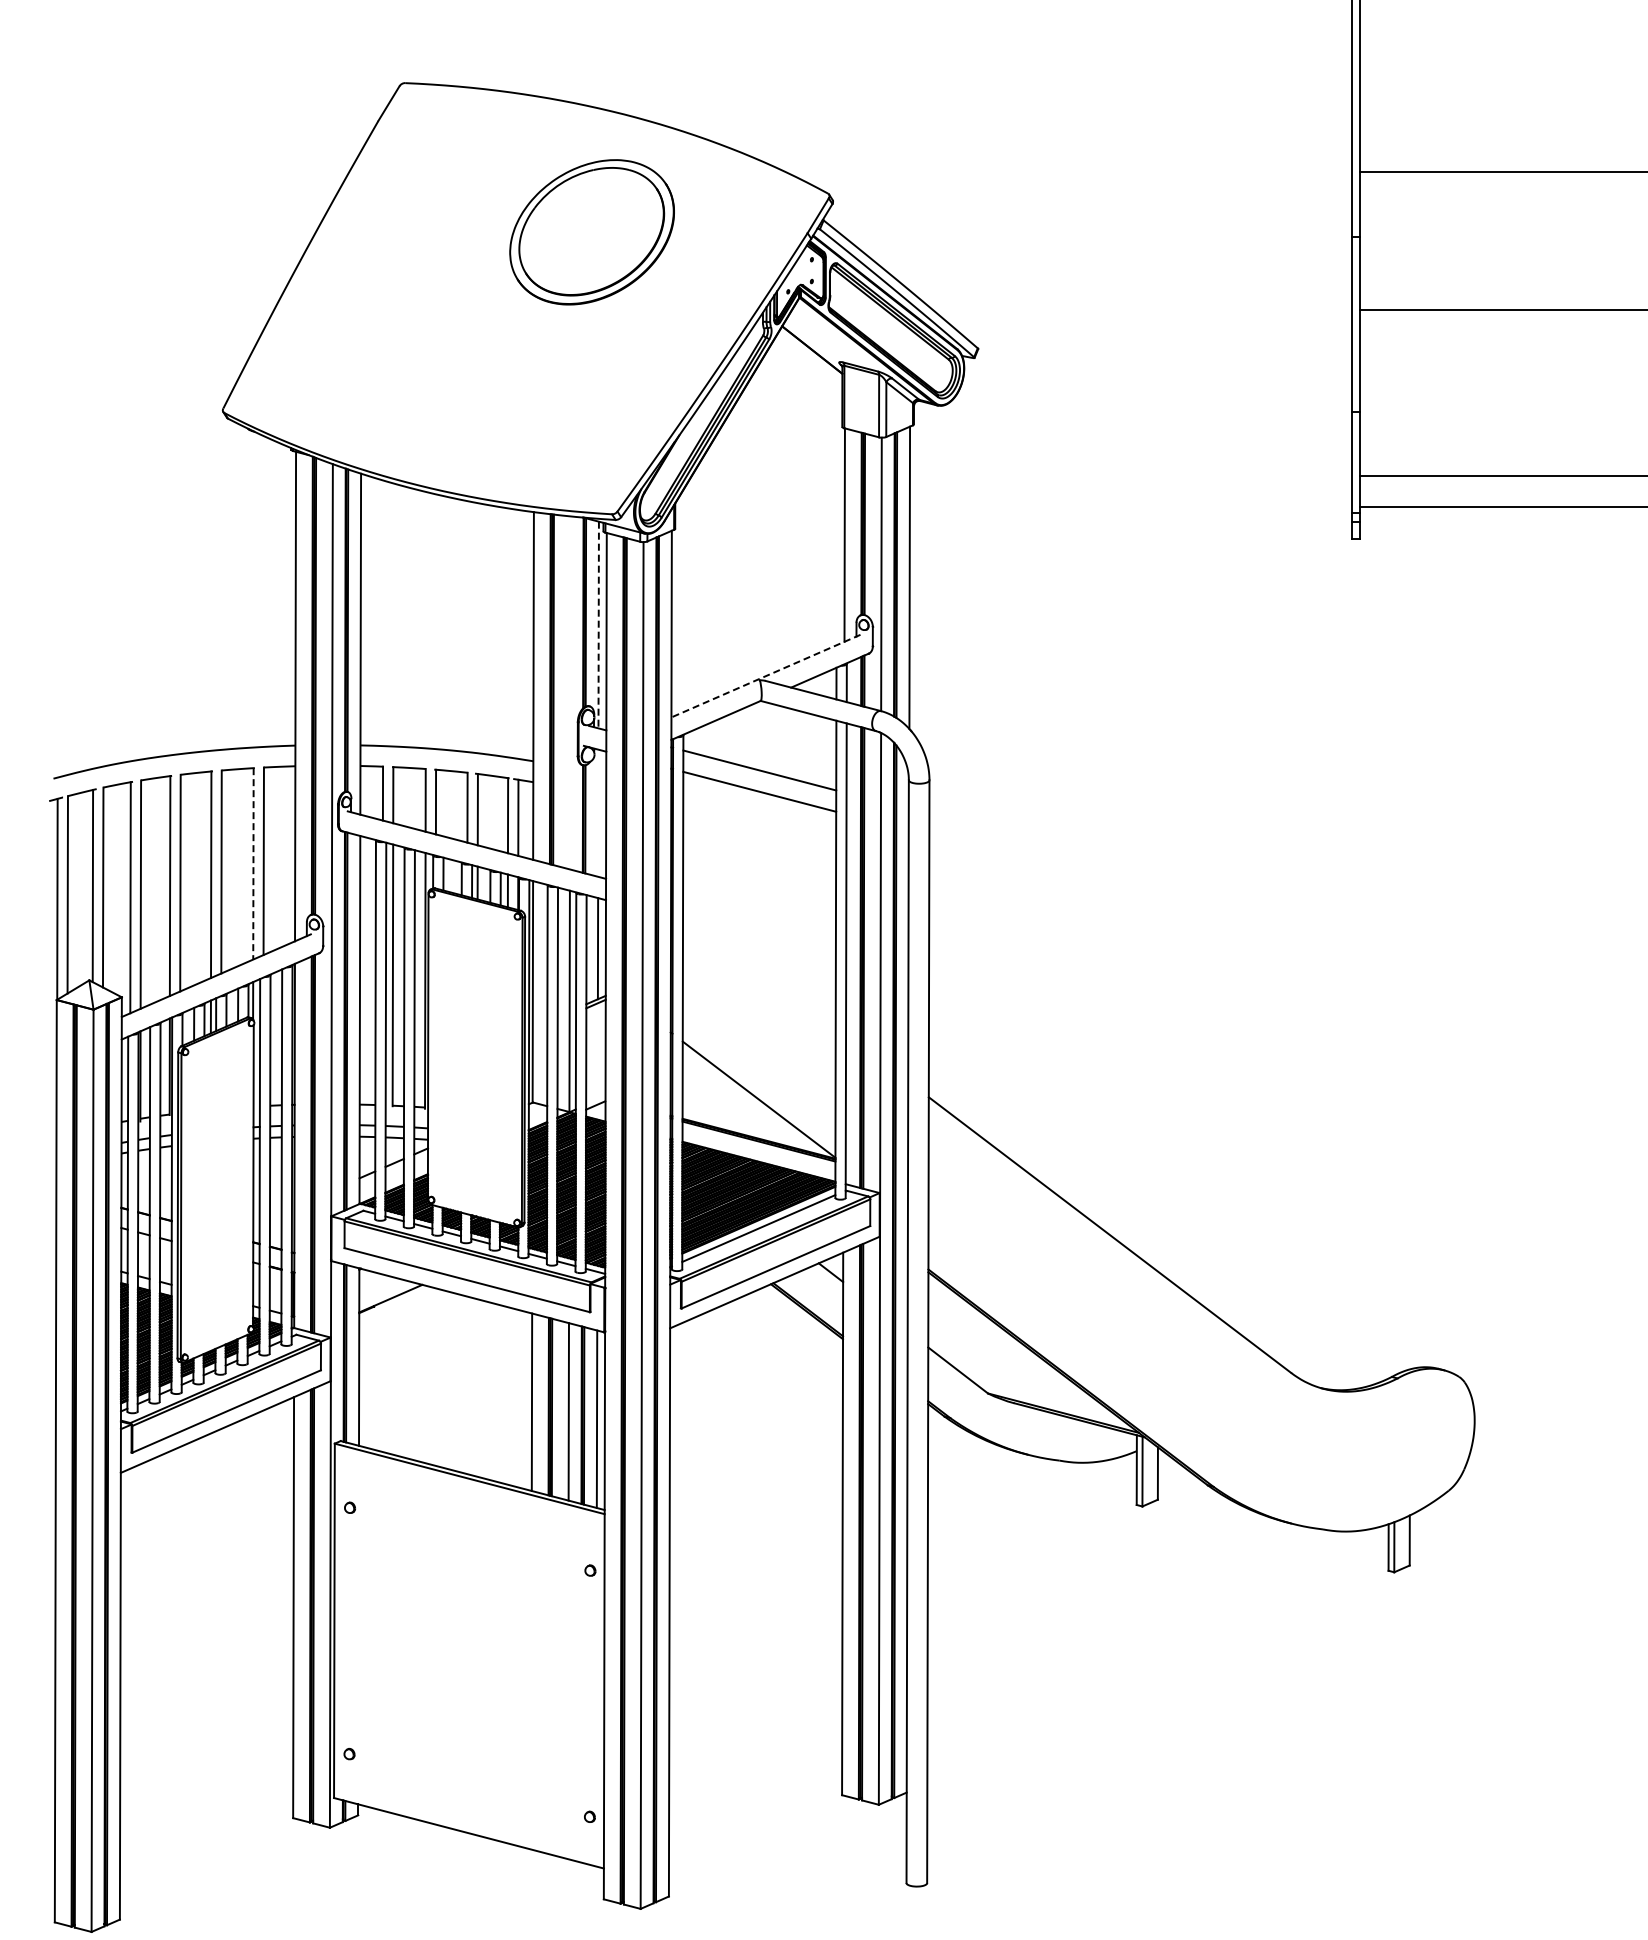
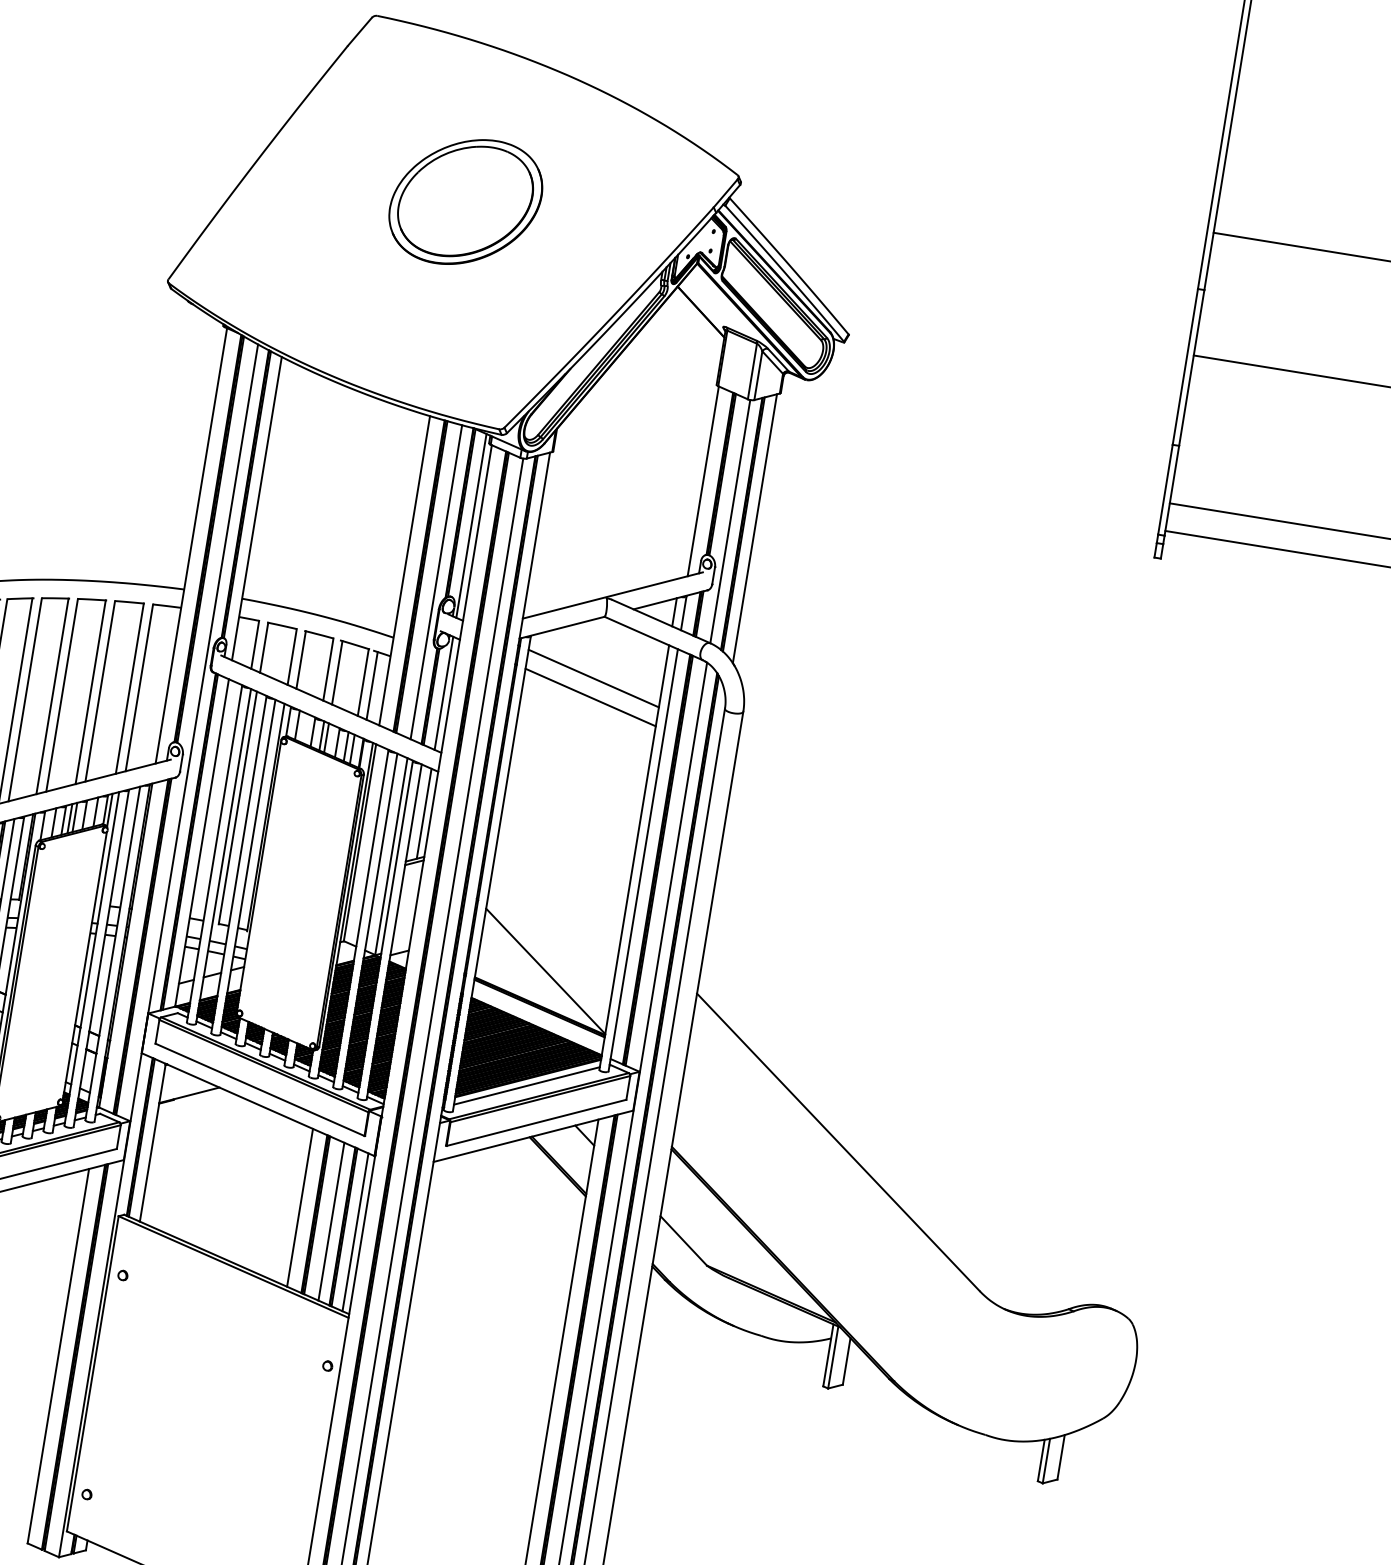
part: (591, 232) -> (465, 202), moved
line: (598, 625) -> (471, 526), dashed -> solid
line: (765, 676) -> (612, 595), dashed -> solid
line: (569, 692) -> (435, 581), added
line: (598, 812) -> (444, 692), added
line: (253, 863) -> (129, 688), dashed -> solid

